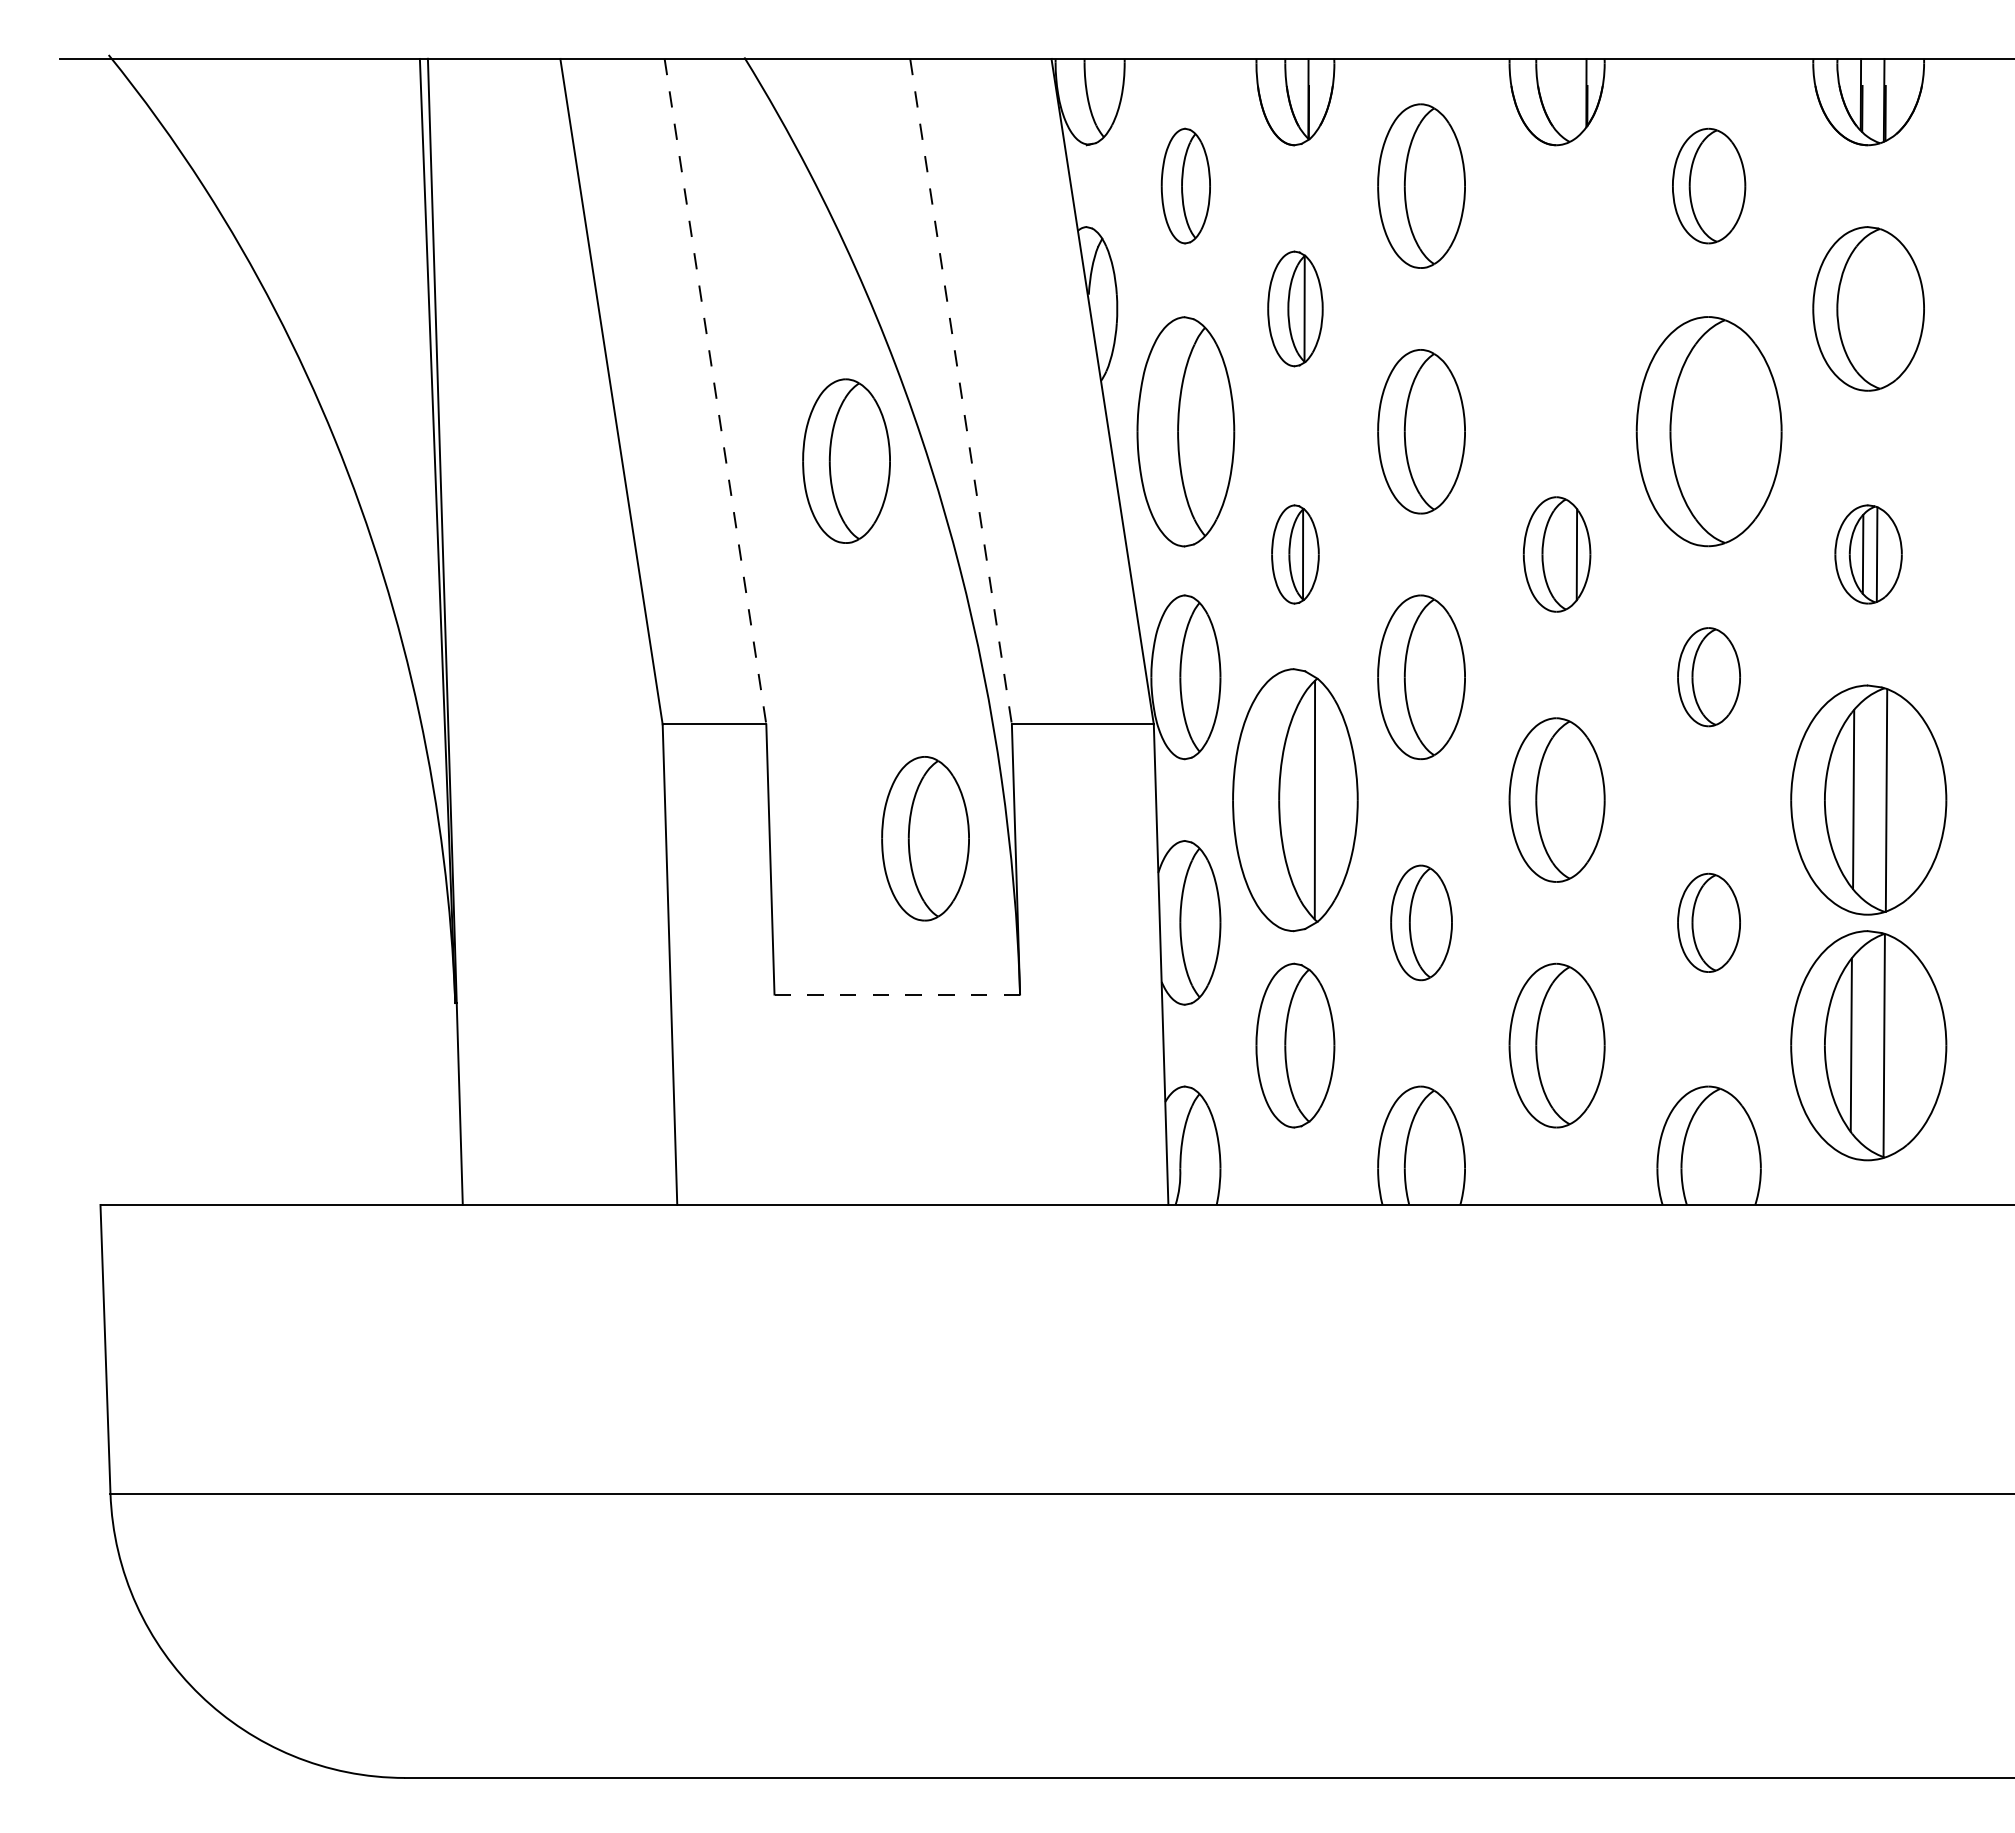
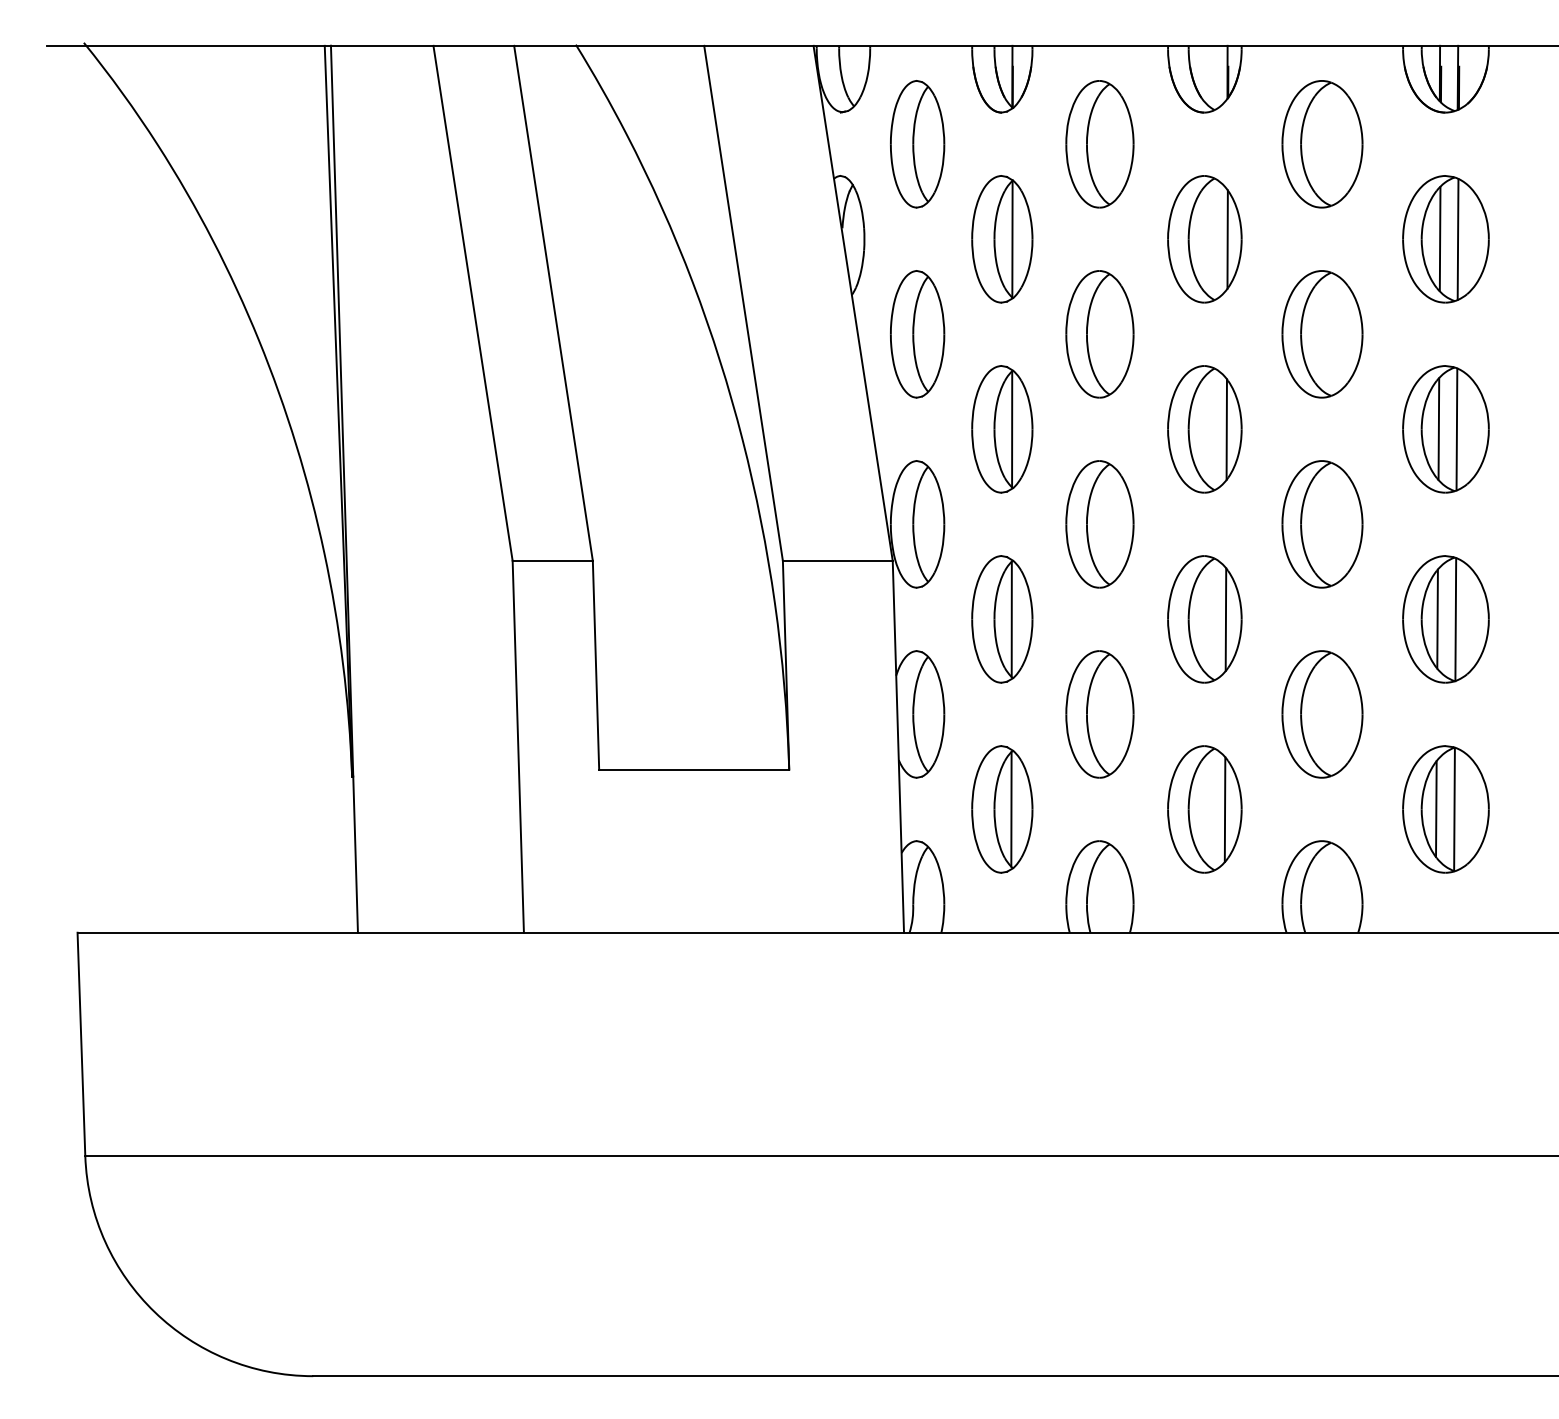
part: (1185, 185) -> (917, 143), size x1.43
part: (1708, 185) -> (1322, 143), size x1.43
part: (1295, 308) -> (1002, 238), size x1.43
part: (1556, 308) -> (1204, 238), added
line: (1860, 308) -> (1439, 238), added
line: (1883, 309) -> (1457, 239), added
line: (715, 391) -> (553, 303), dashed -> solid
line: (961, 391) -> (743, 303), dashed -> solid
part: (1185, 431) -> (917, 334), size x0.71
part: (1708, 431) -> (1322, 334), size x0.71
part: (846, 460) -> (654, 356), removed
part: (1295, 554) -> (1002, 429), size x1.67
part: (1556, 554) -> (1204, 429), size x1.43
part: (1868, 554) -> (1445, 429), size x1.67
part: (1708, 676) -> (1322, 523), size x1.67
part: (1295, 799) -> (1002, 618), size x0.62
part: (1868, 799) -> (1445, 618), size x0.71
line: (1584, 800) -> (1226, 619), added
part: (925, 838) -> (716, 649), removed
part: (1421, 922) -> (1099, 714), size x1.43
part: (1708, 922) -> (1322, 714), size x1.67
line: (897, 994) -> (694, 769), dashed -> solid
line: (1307, 1045) -> (1011, 809), added
line: (1582, 1045) -> (1224, 809), added
part: (1868, 1045) -> (1445, 809), size x0.71

